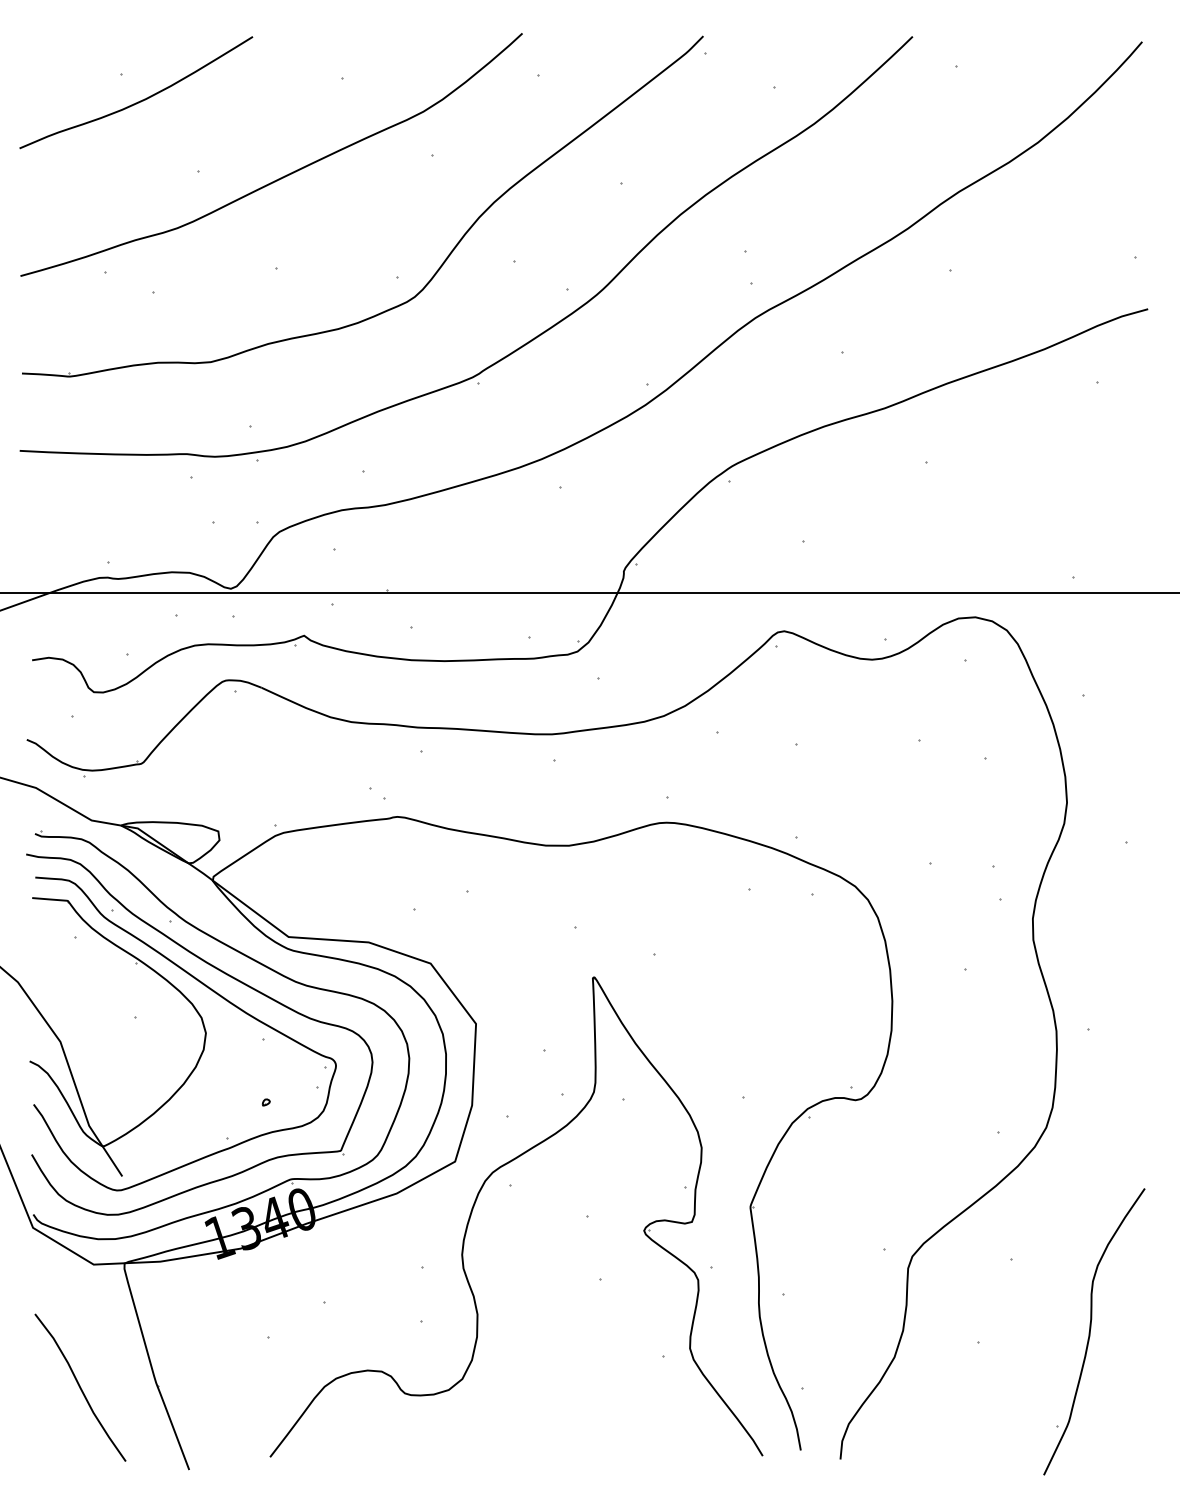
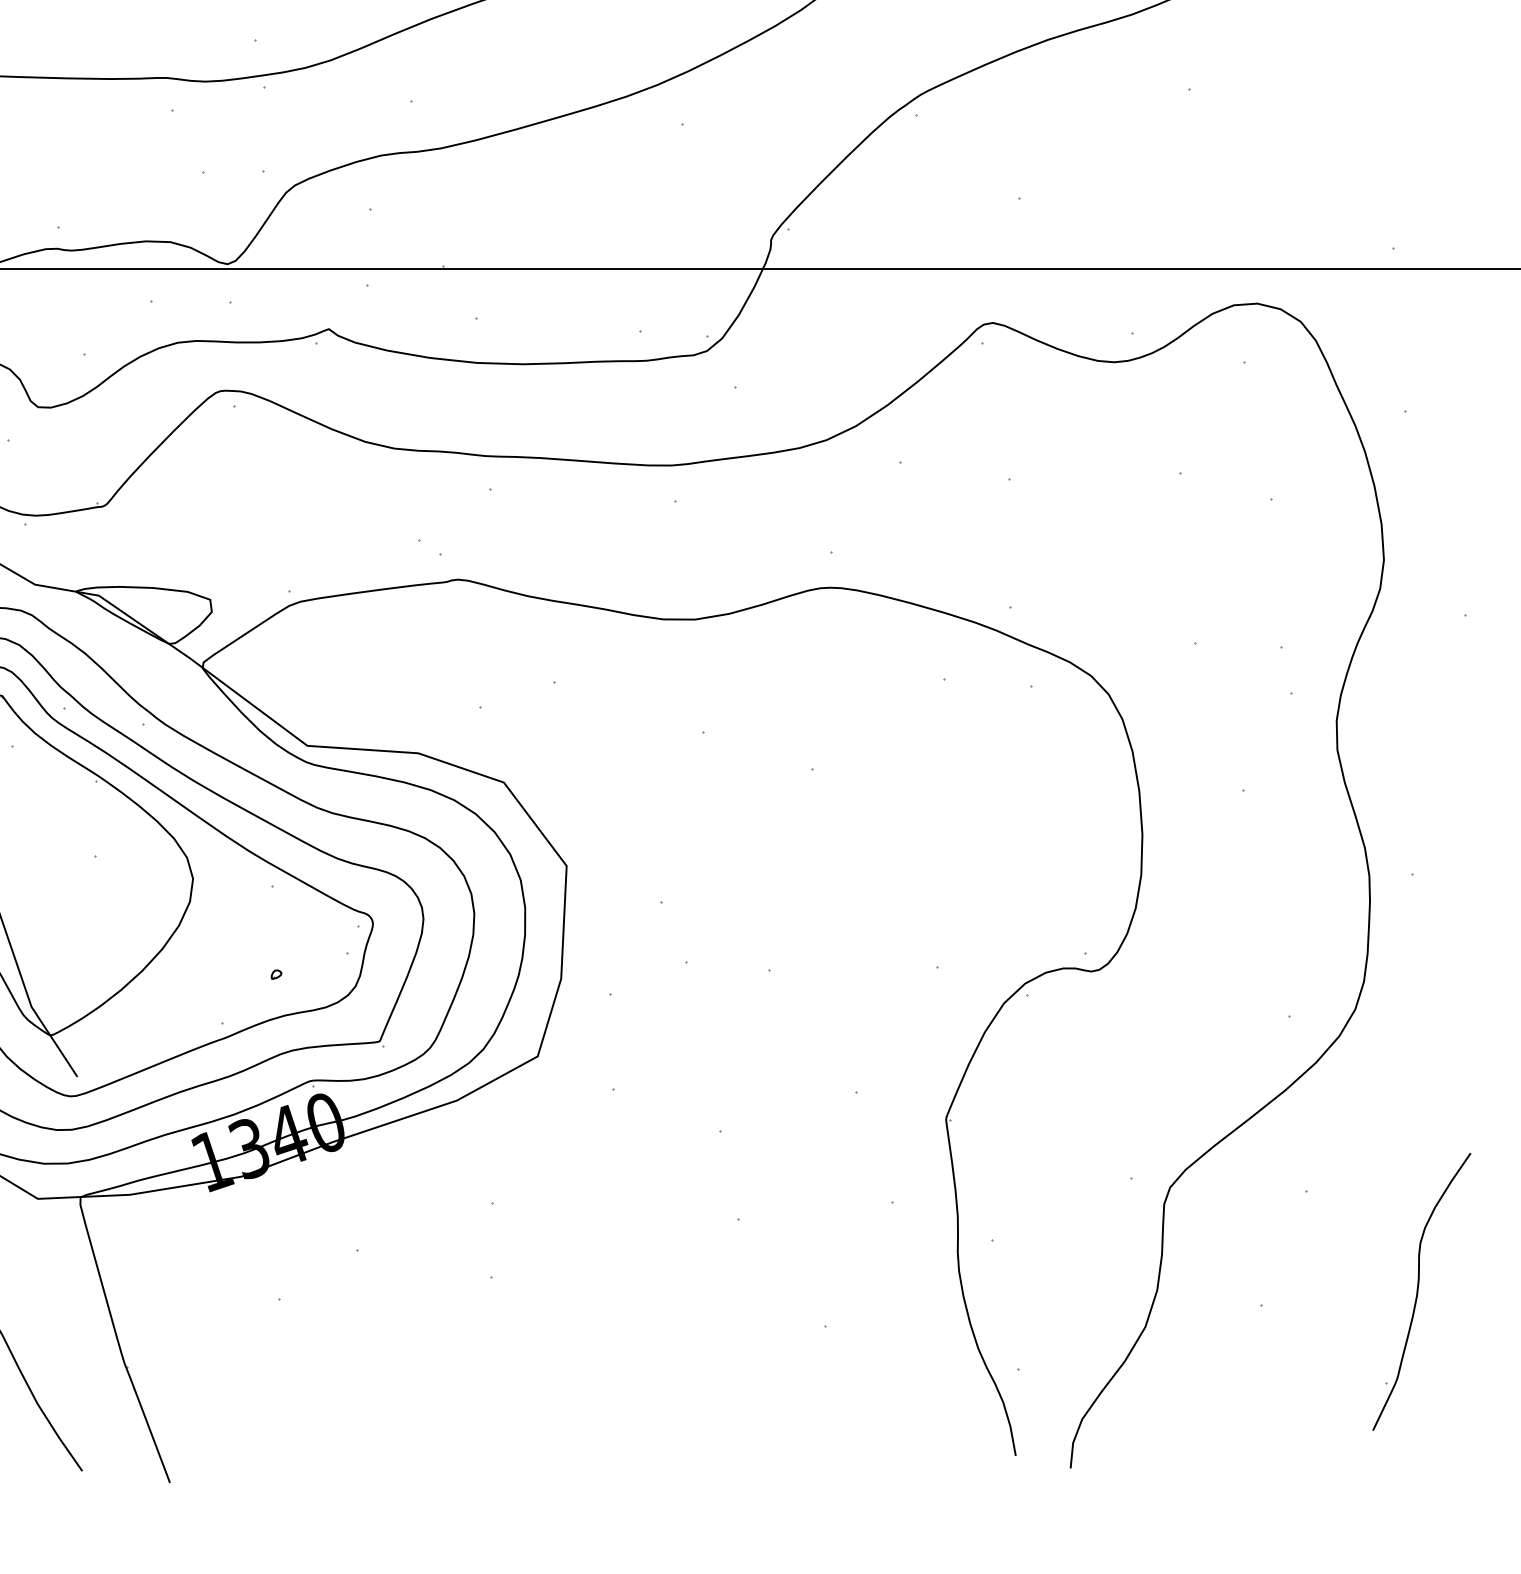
part: (477, 1199) -> (568, 1108), removed
part: (1094, 1331) -> (1421, 1291), size x0.7

